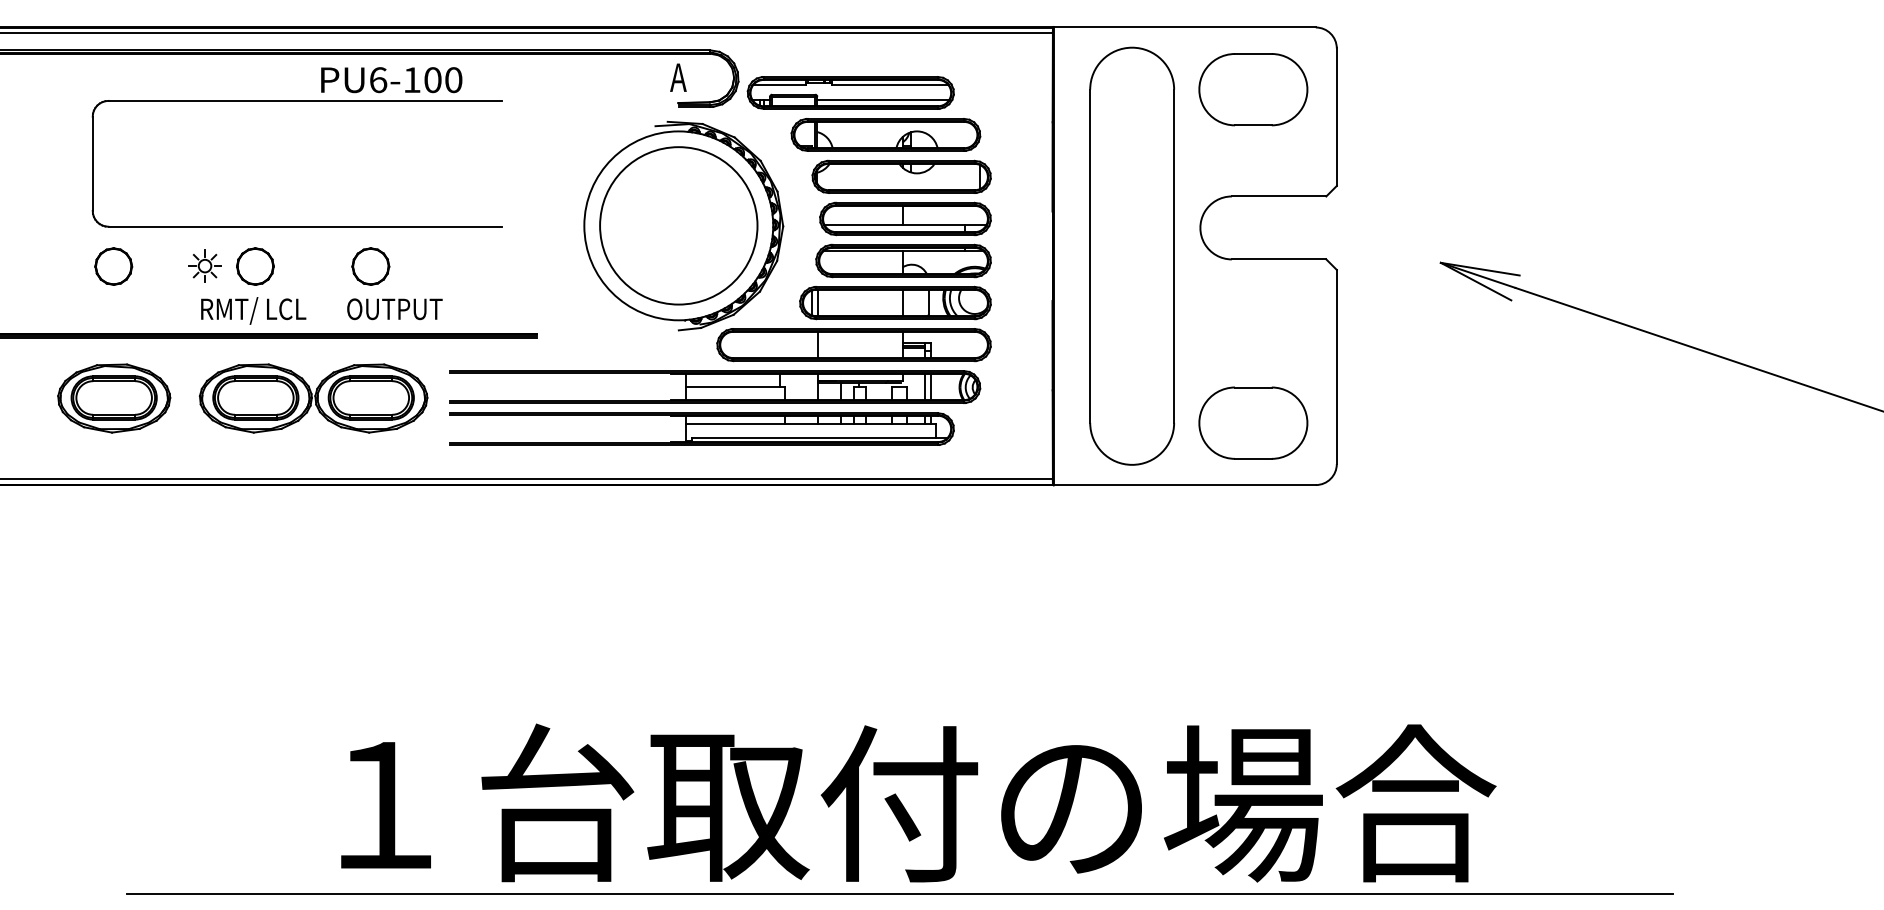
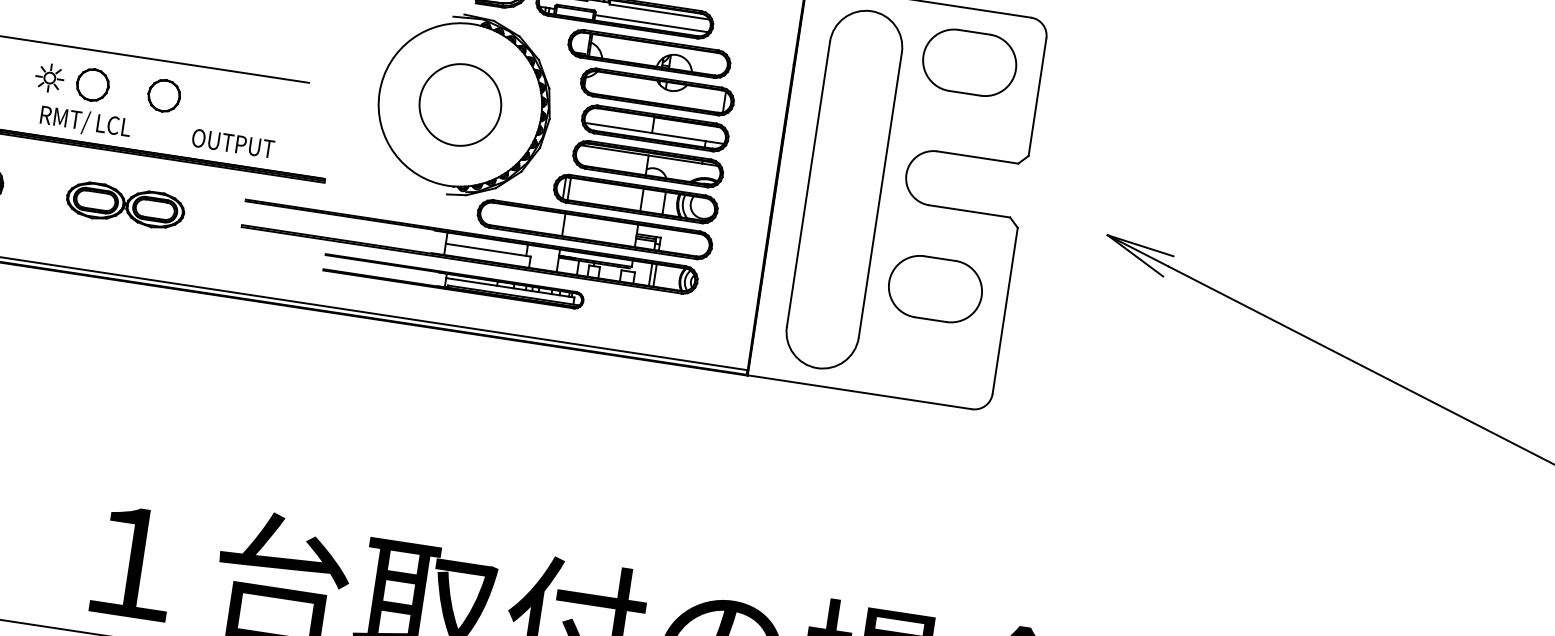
circle: (678, 225) -> (460, 104), size x0.6
part: (370, 266) -> (163, 95), moved
text: (394, 309) -> (232, 143), moved
part: (313, 398) -> (125, 205), size x0.6
part: (1253, 422) -> (935, 288), moved
part: (701, 428) -> (453, 281), size x0.6

